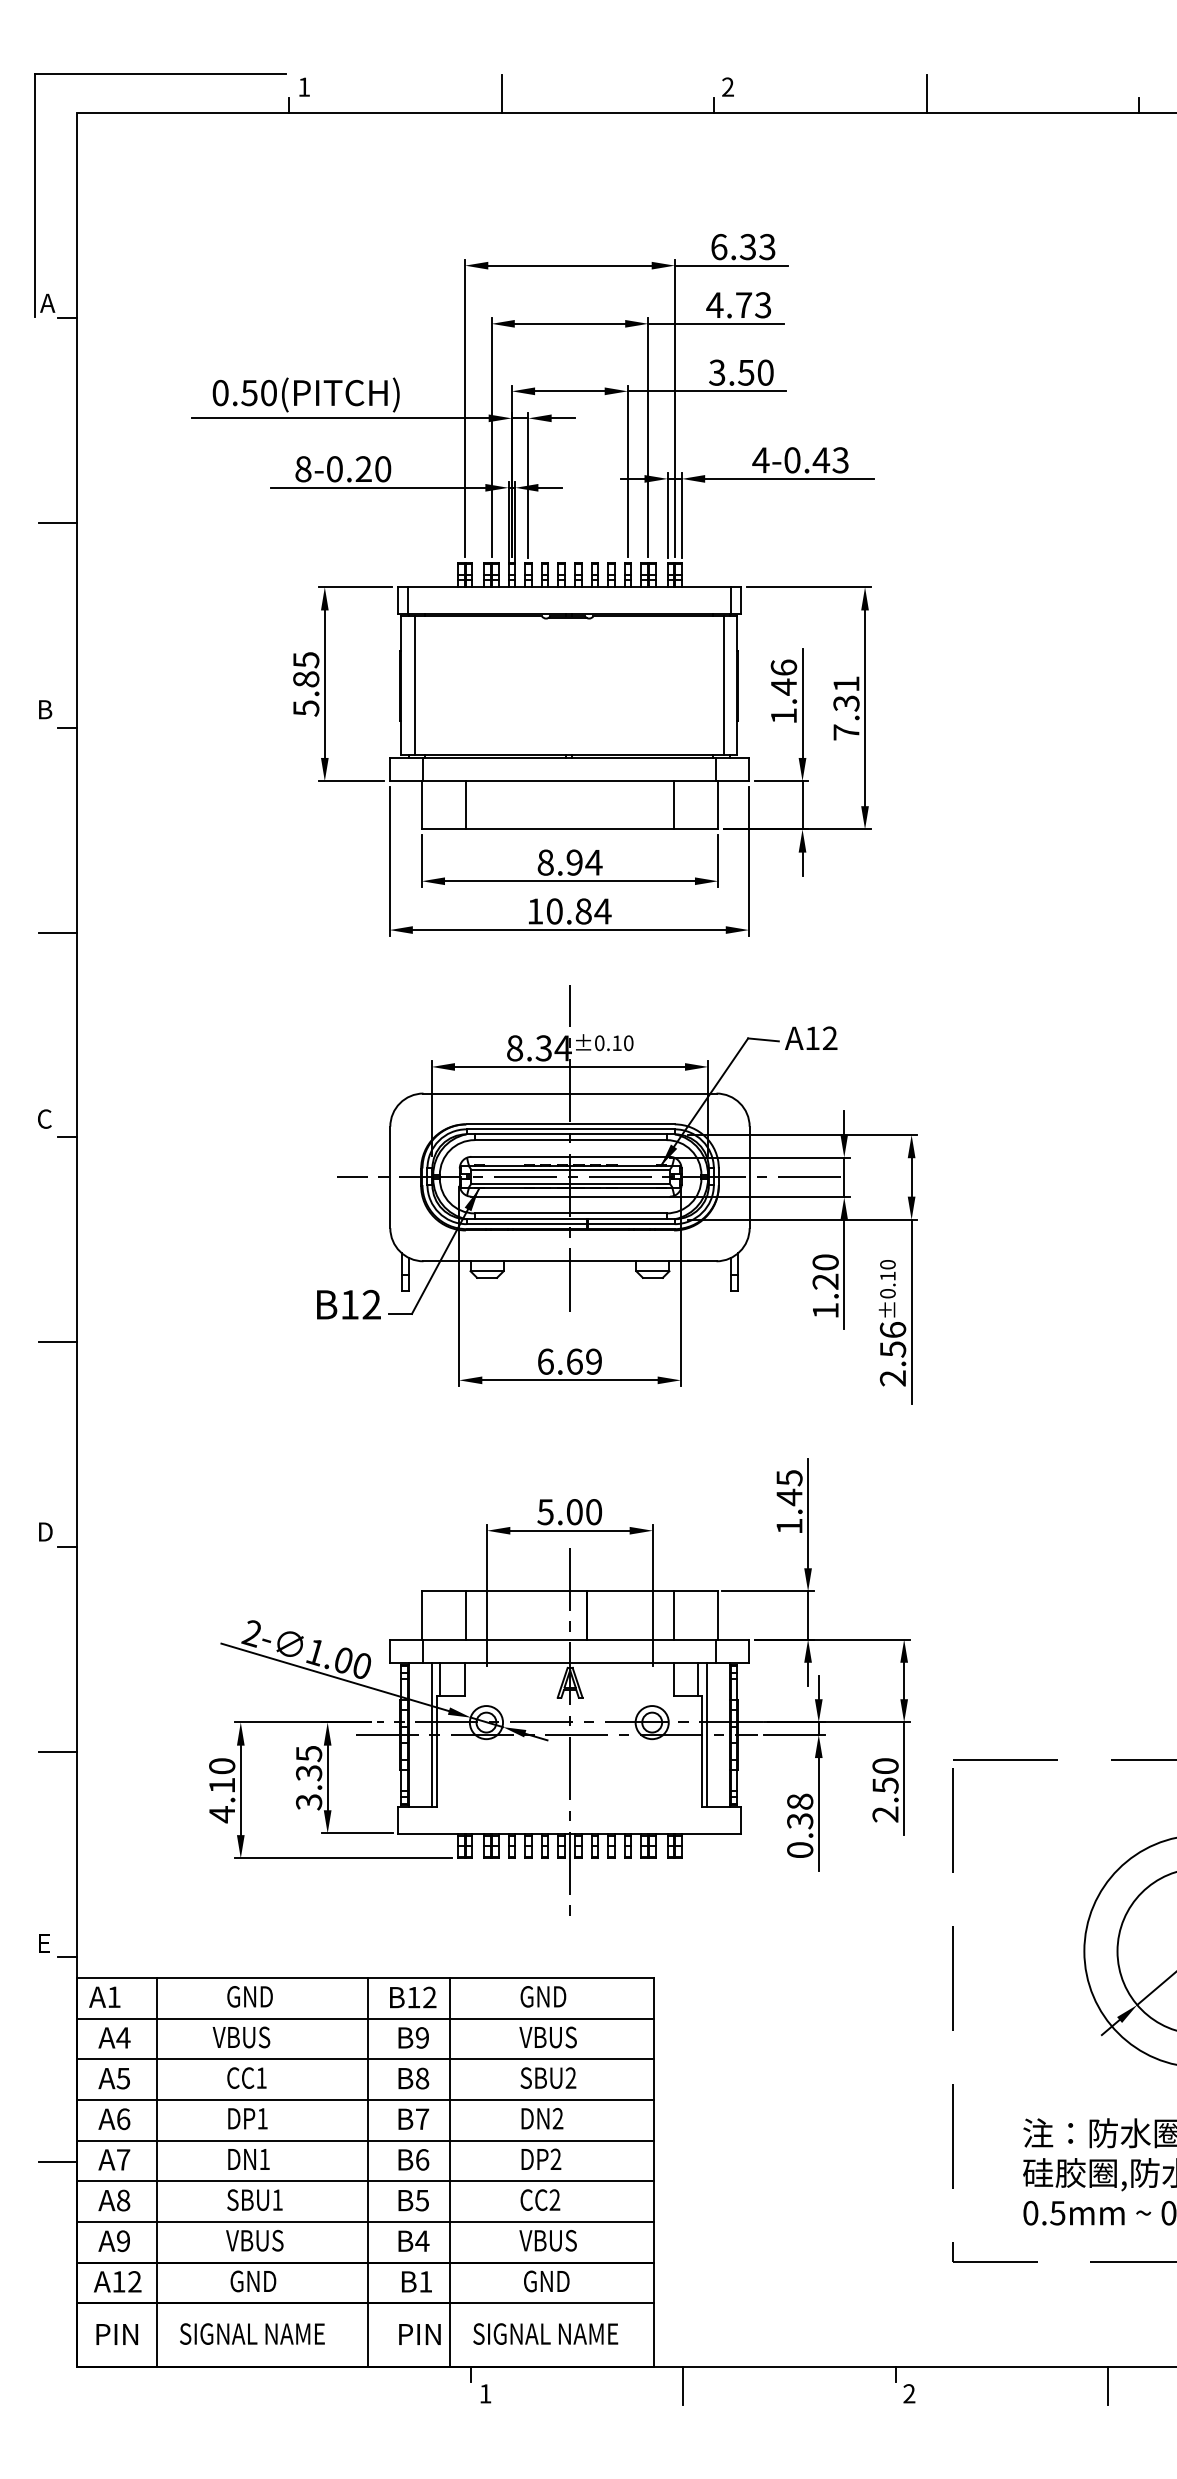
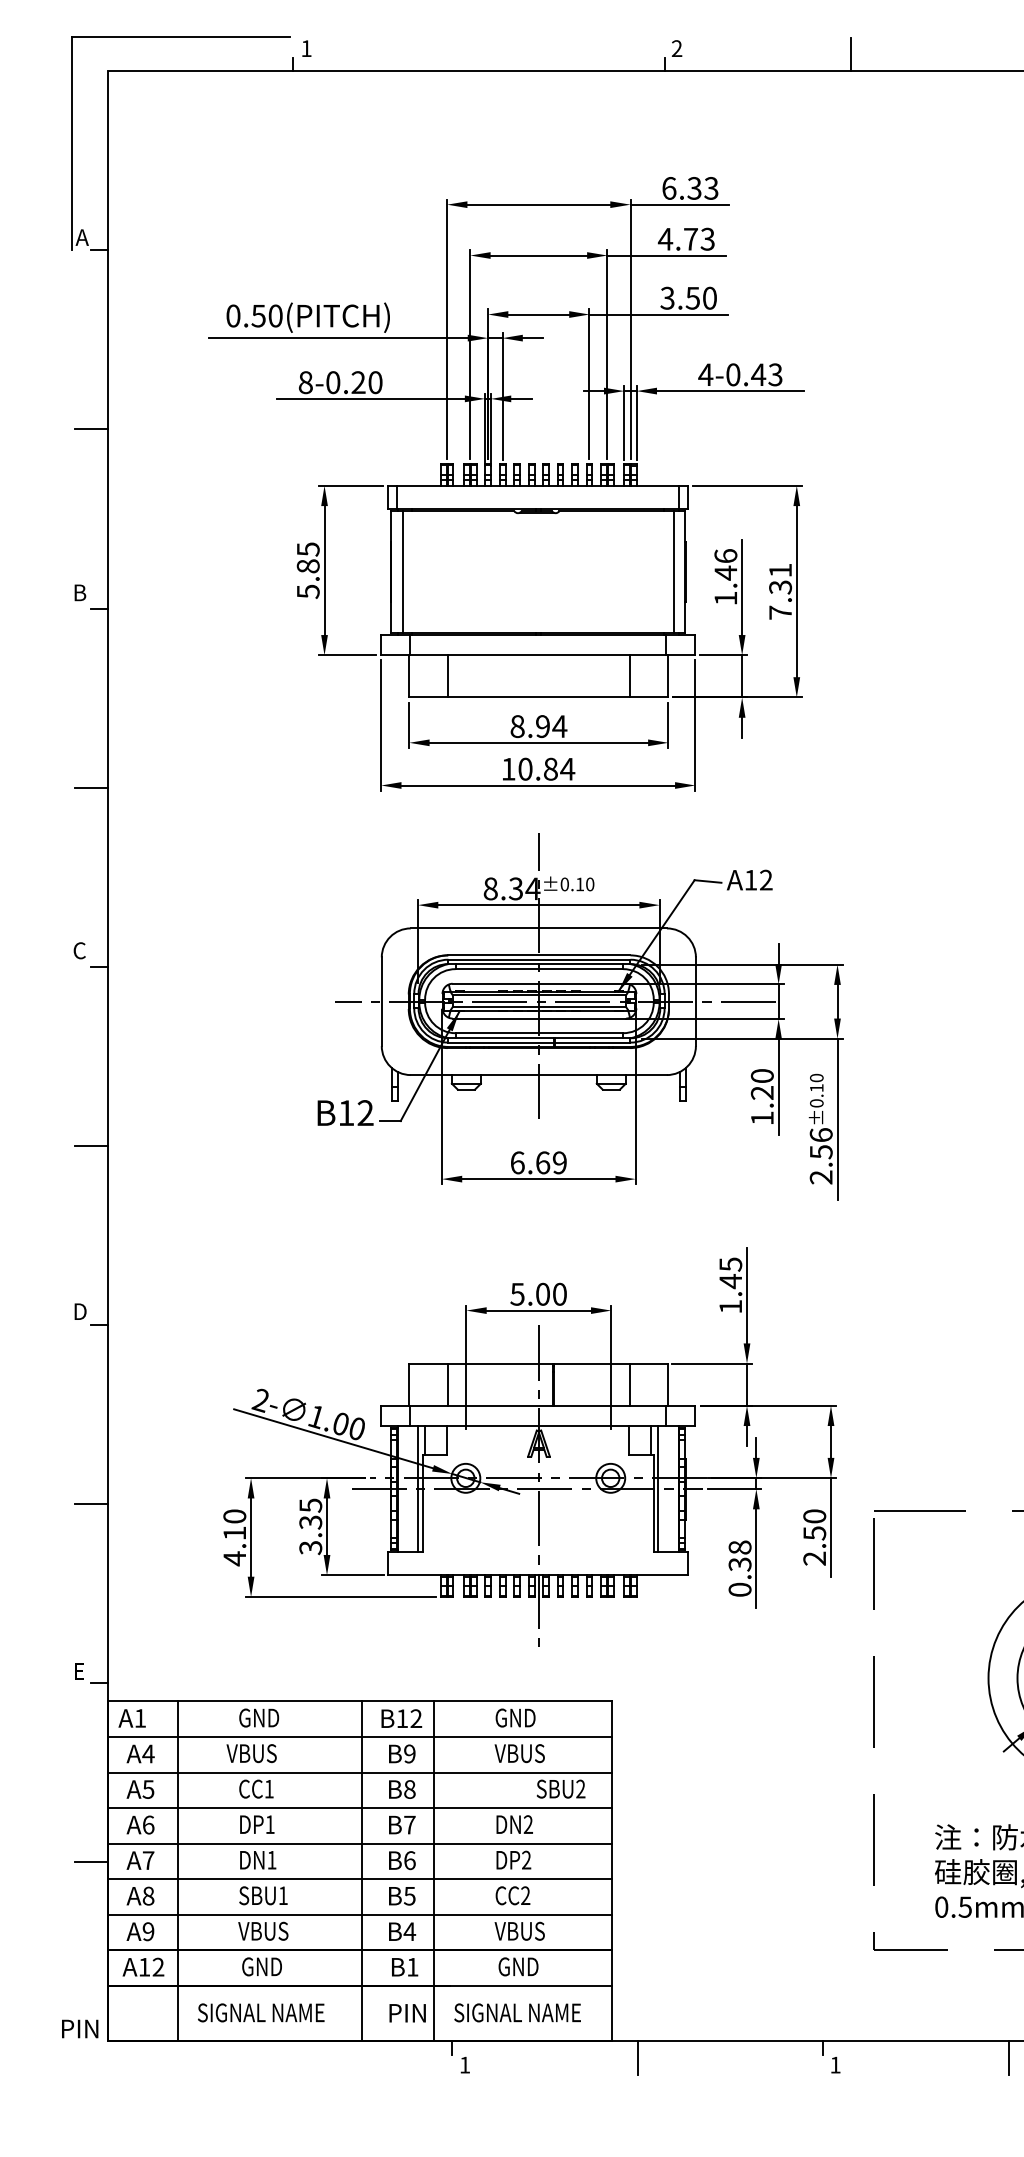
line: (501, 93) -> (478, 54), removed
text: (548, 2077) -> (561, 1788), moved
text: (116, 2334) -> (79, 2028), moved
text: (909, 2393) -> (835, 2064), 2 -> 1

